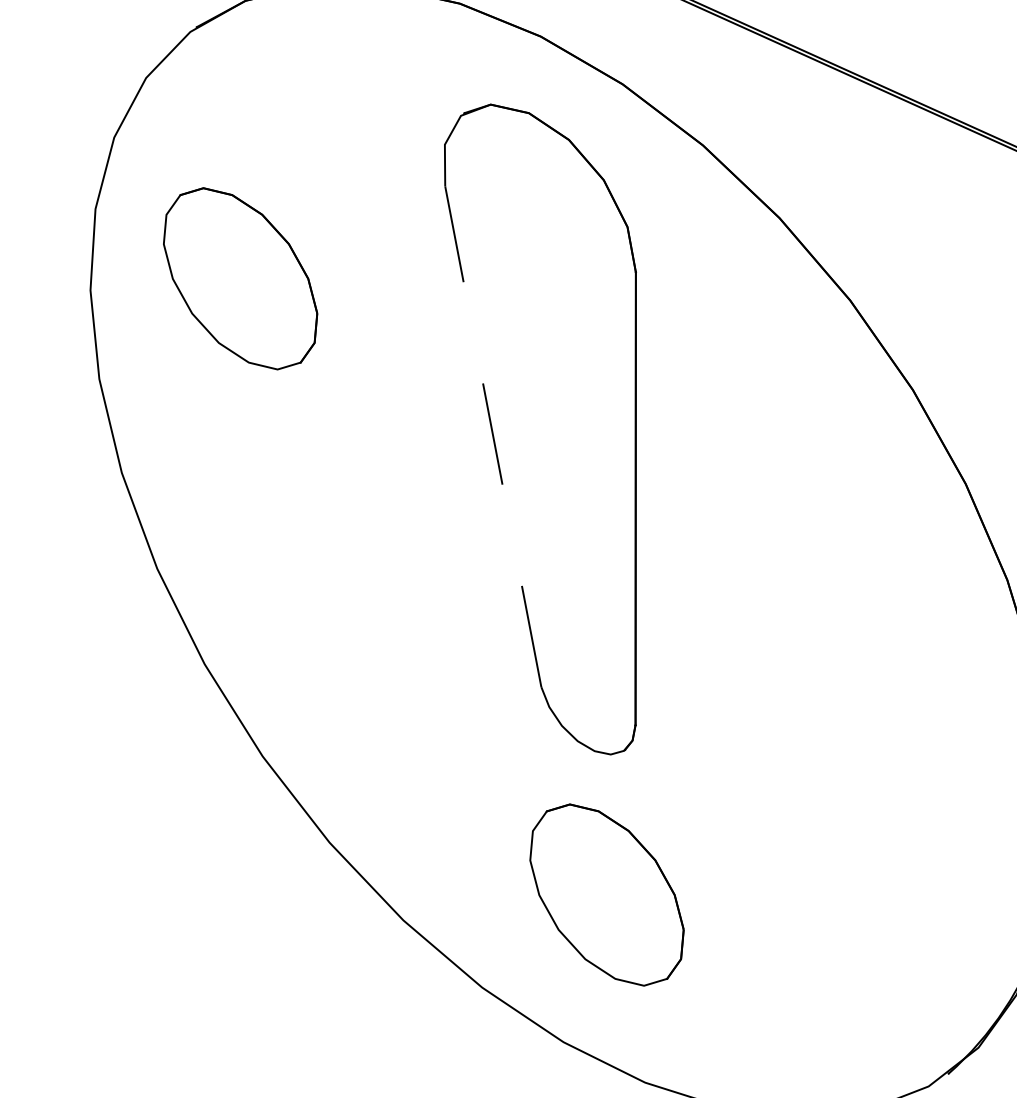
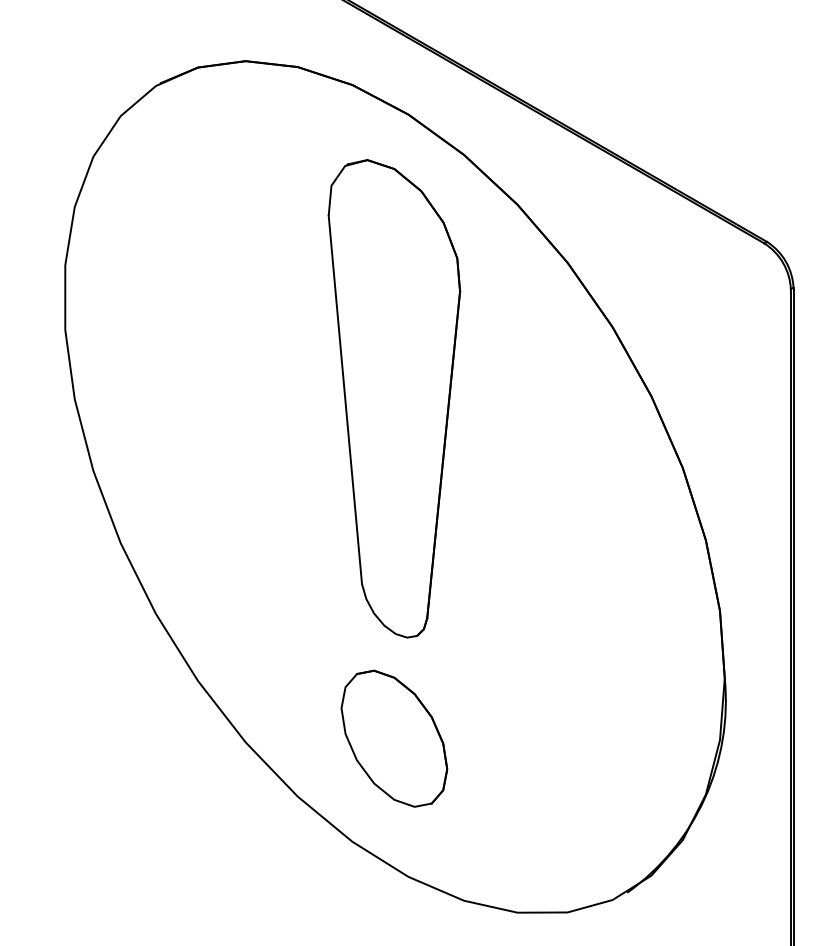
part: (240, 278) -> (174, 267), removed
line: (493, 436) -> (345, 399), dashed -> solid

